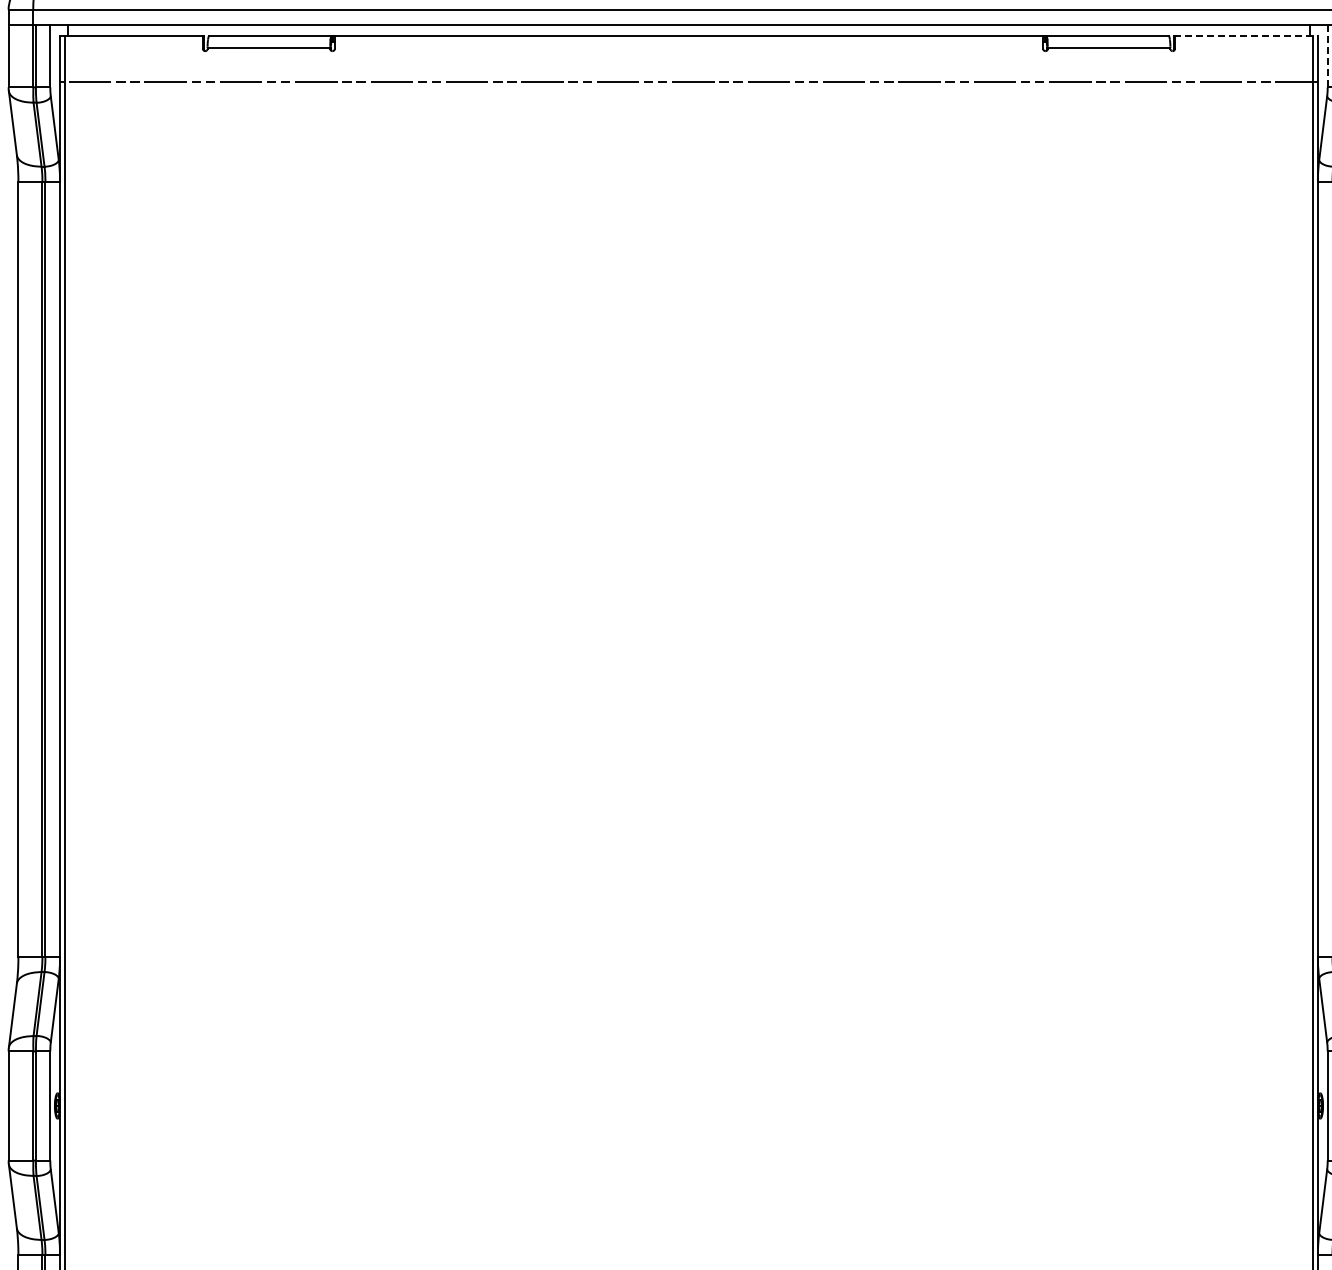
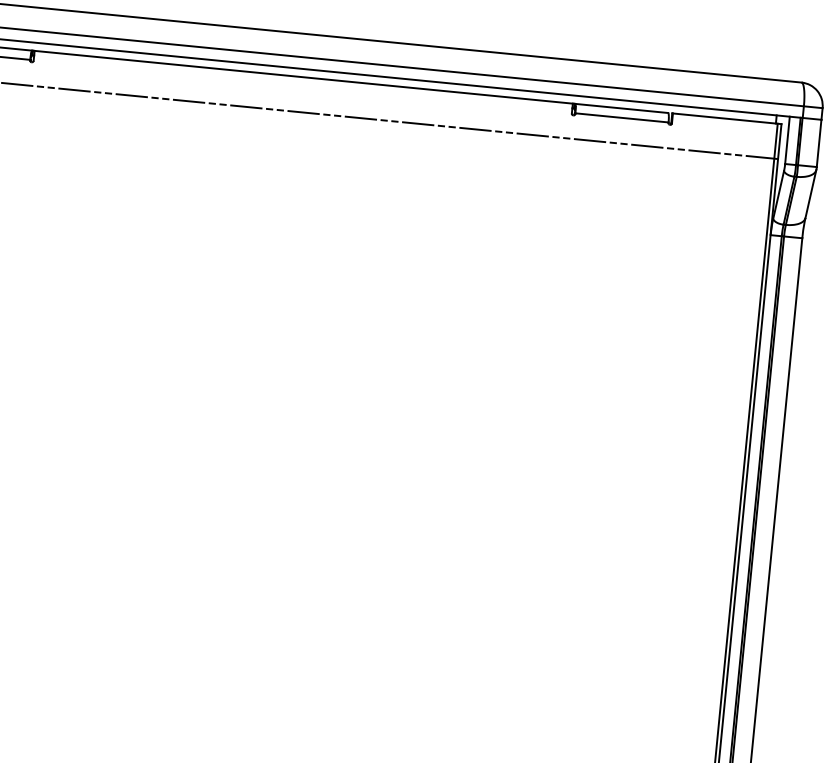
line: (1245, 35) -> (726, 118), dashed -> solid
line: (1327, 55) -> (787, 139), dashed -> solid

